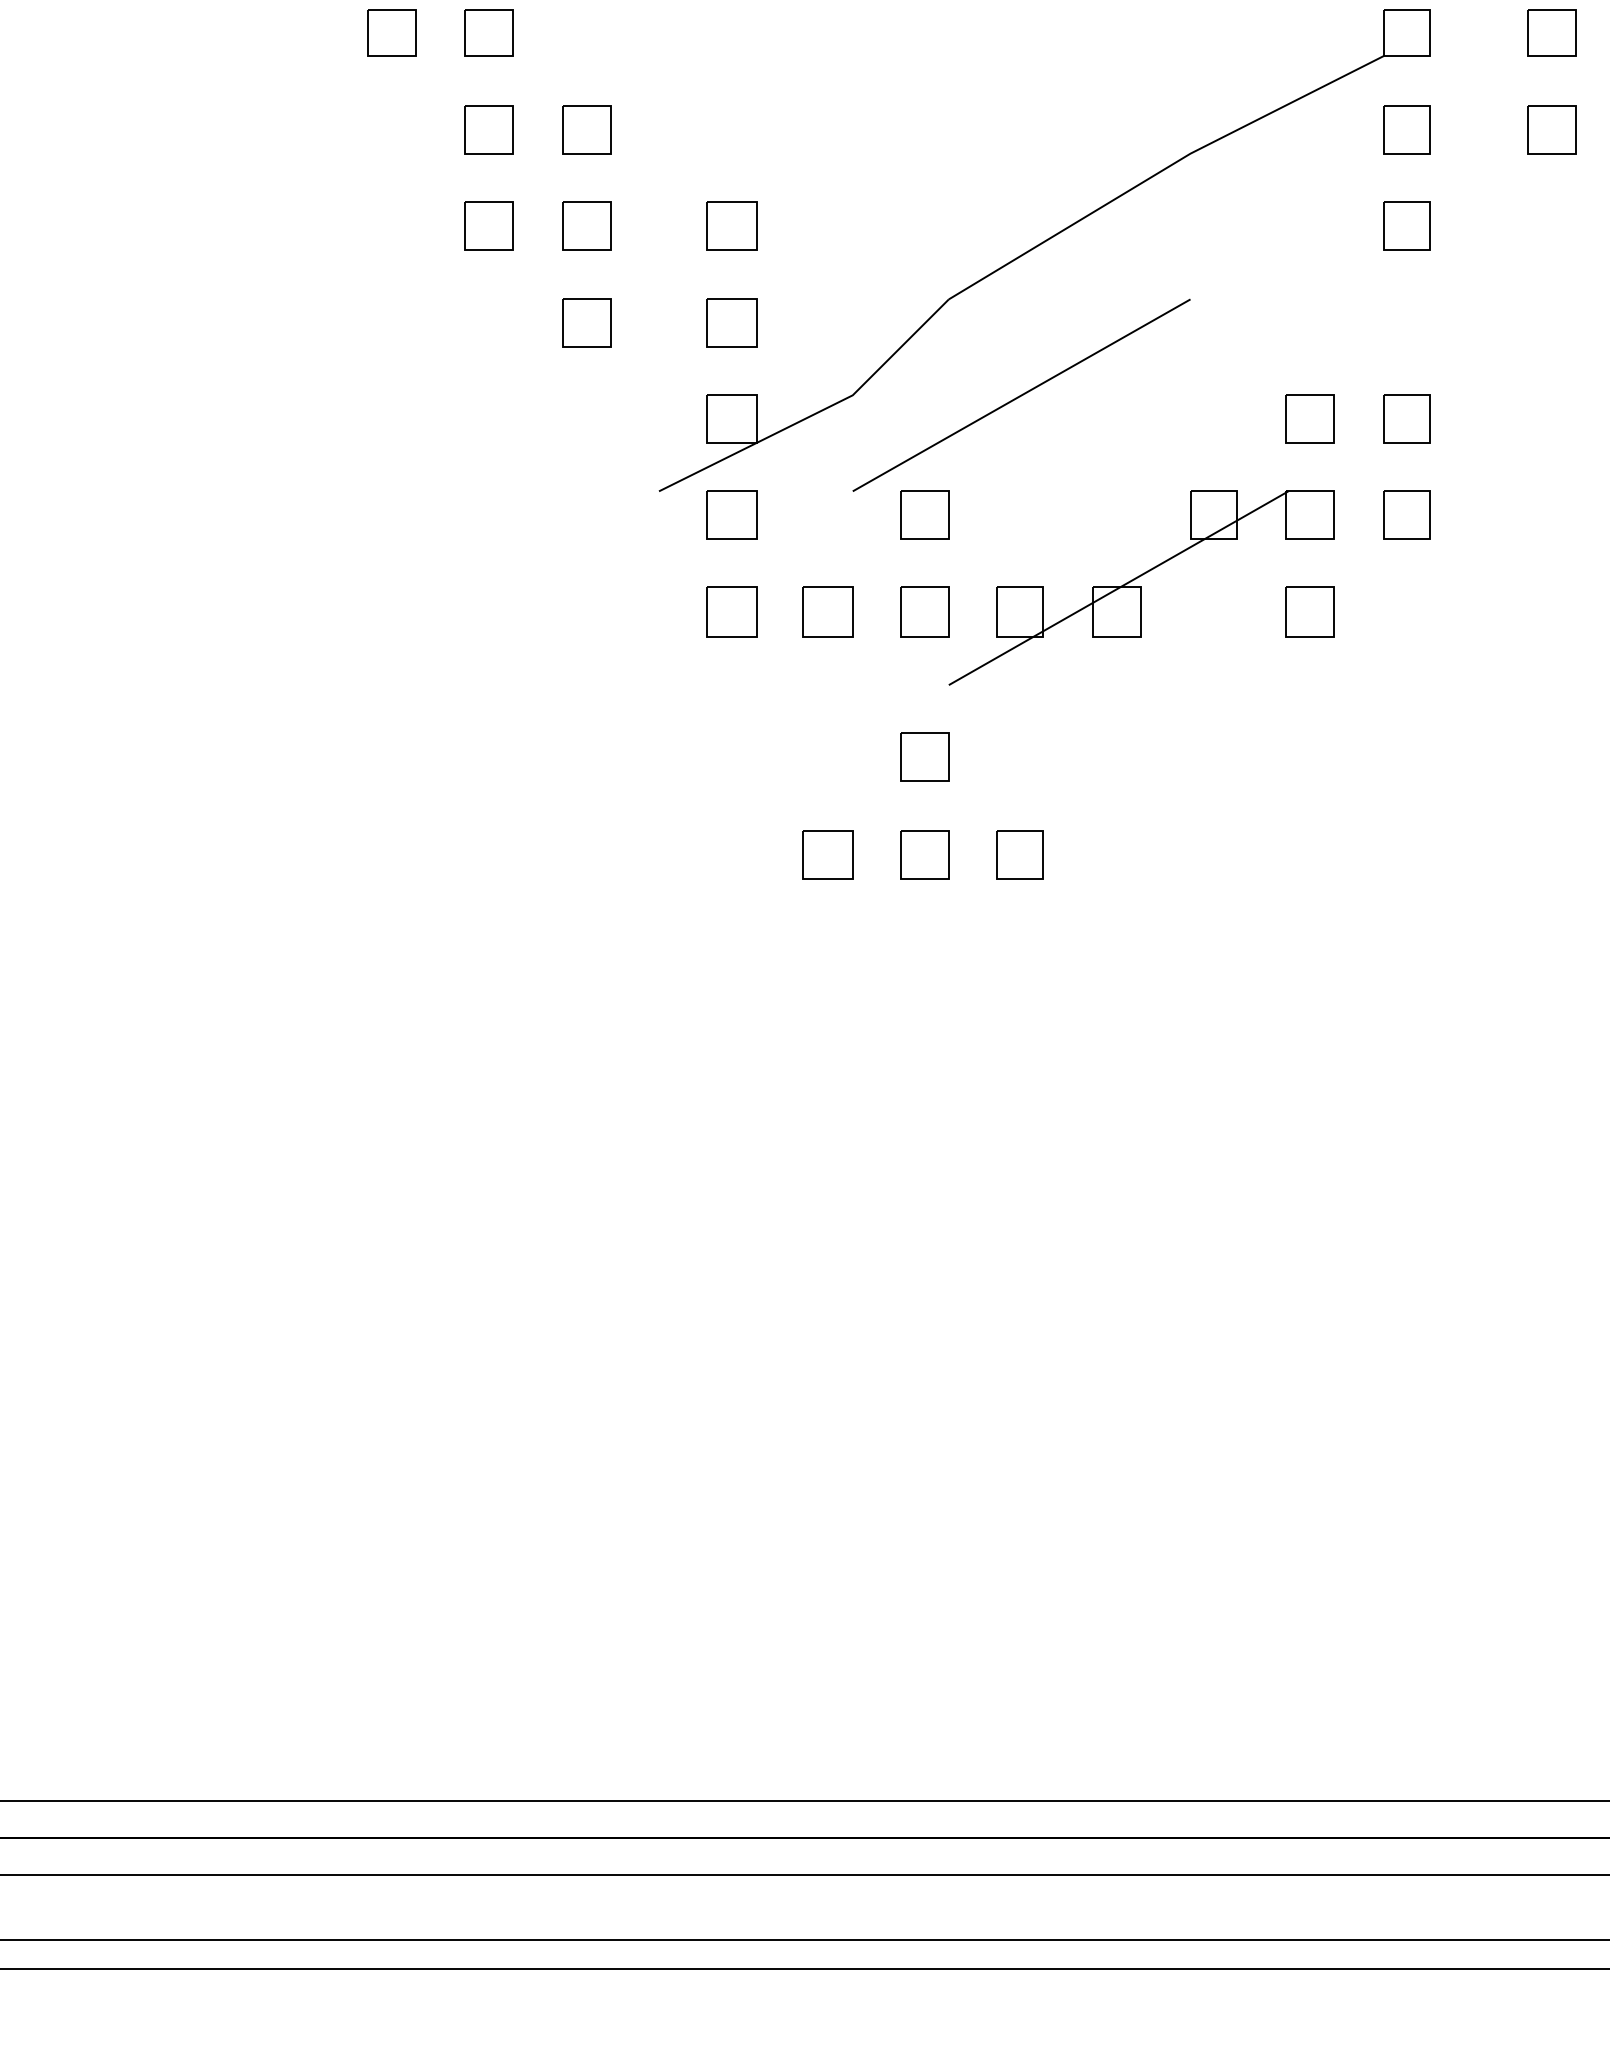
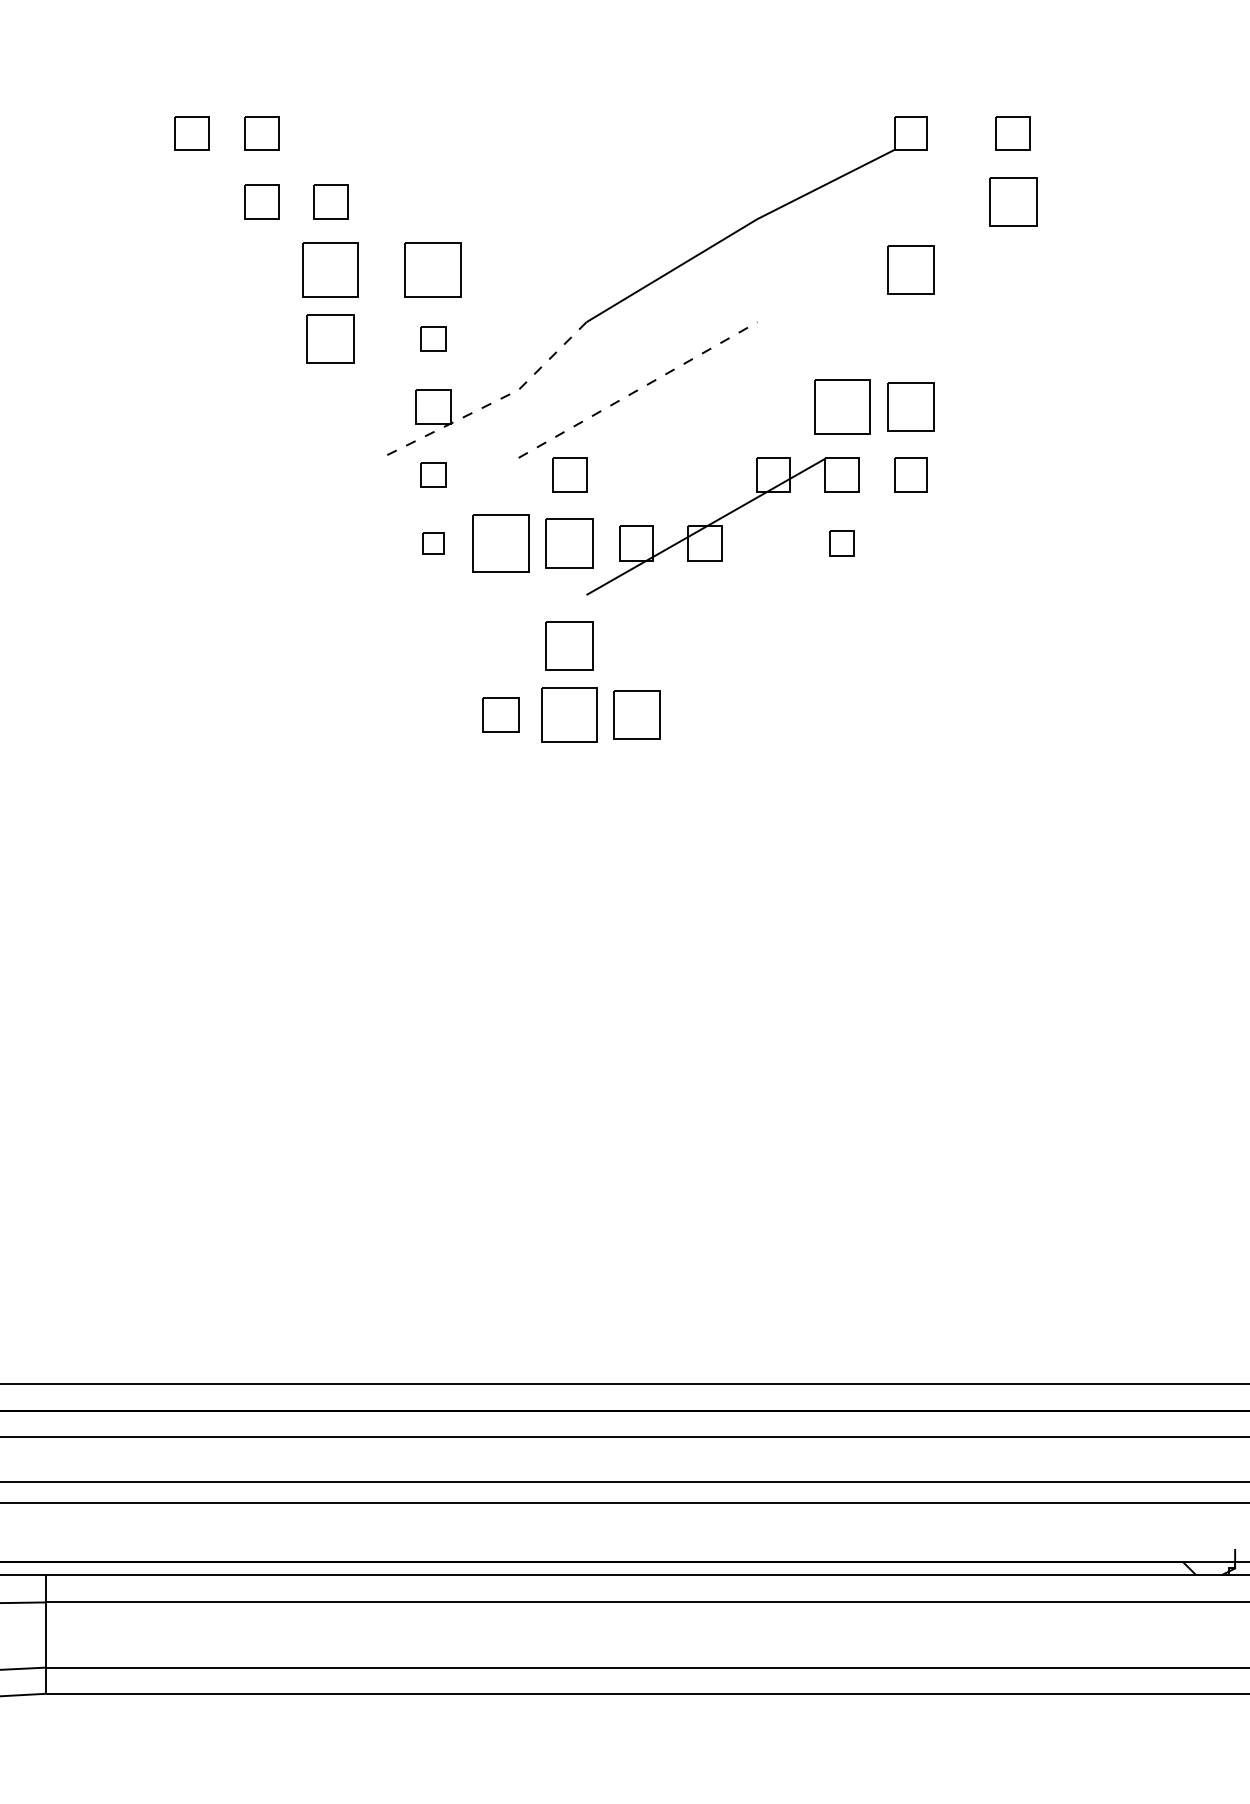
part: (1406, 128) -> (910, 201), removed
part: (1551, 128) -> (1012, 201), size x1.4
part: (489, 224) -> (261, 269), removed
part: (586, 224) -> (330, 269), size x1.6
part: (732, 224) -> (433, 269), size x1.6
part: (1406, 224) -> (910, 269), size x1.4
part: (586, 322) -> (330, 338), size x1.4
part: (732, 322) -> (433, 338), size x0.7
line: (1022, 394) -> (638, 389), solid -> dashed
line: (817, 412) -> (493, 402), solid -> dashed
part: (1309, 418) -> (841, 406), size x1.6
part: (1406, 418) -> (910, 406), size x1.4
part: (732, 514) -> (433, 474), size x0.7
part: (732, 612) -> (433, 543), size x0.6
part: (827, 612) -> (500, 543), size x1.6
part: (924, 612) -> (569, 543), size x1.4
part: (1309, 612) -> (841, 543), size x0.7
part: (924, 756) -> (569, 645), size x1.4
part: (924, 854) -> (569, 714), size x1.6
part: (1019, 854) -> (636, 714), size x1.4

